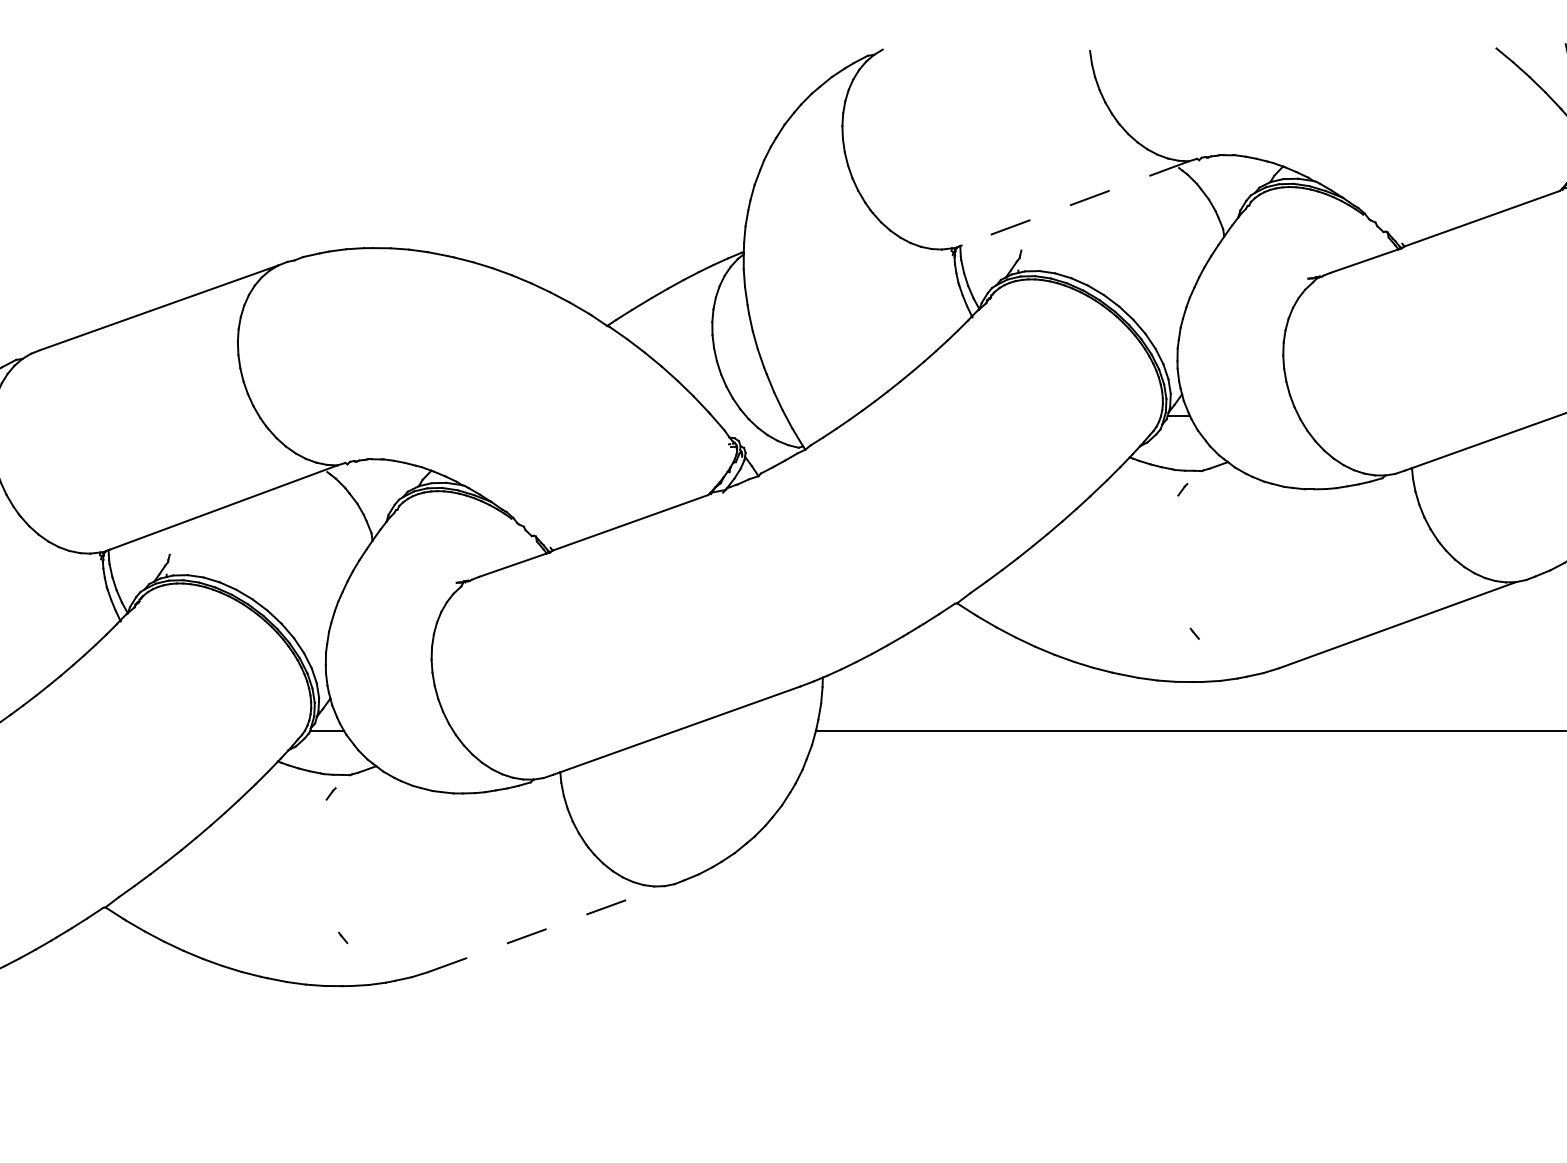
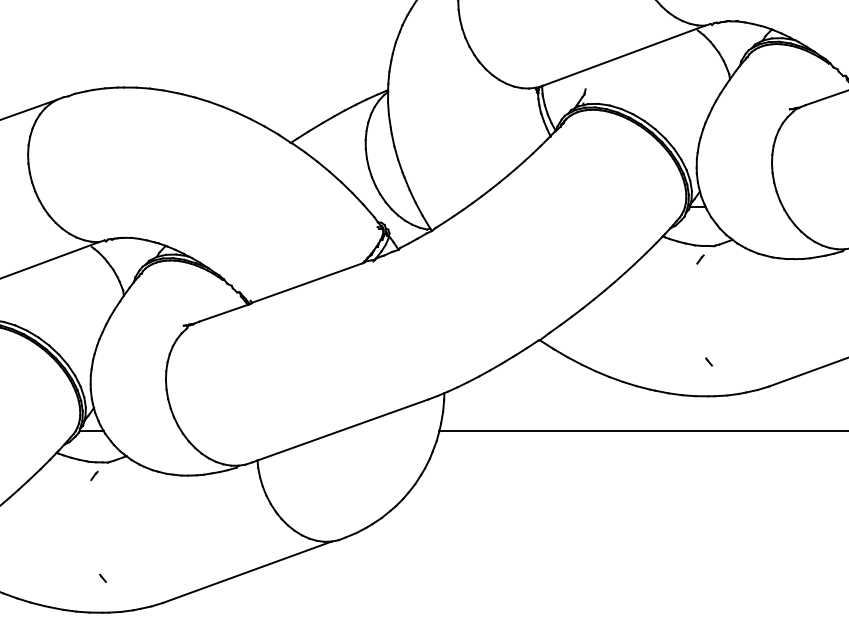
line: (1074, 203) -> (623, 55), dashed -> solid
line: (546, 929) -> (247, 572), dashed -> solid

